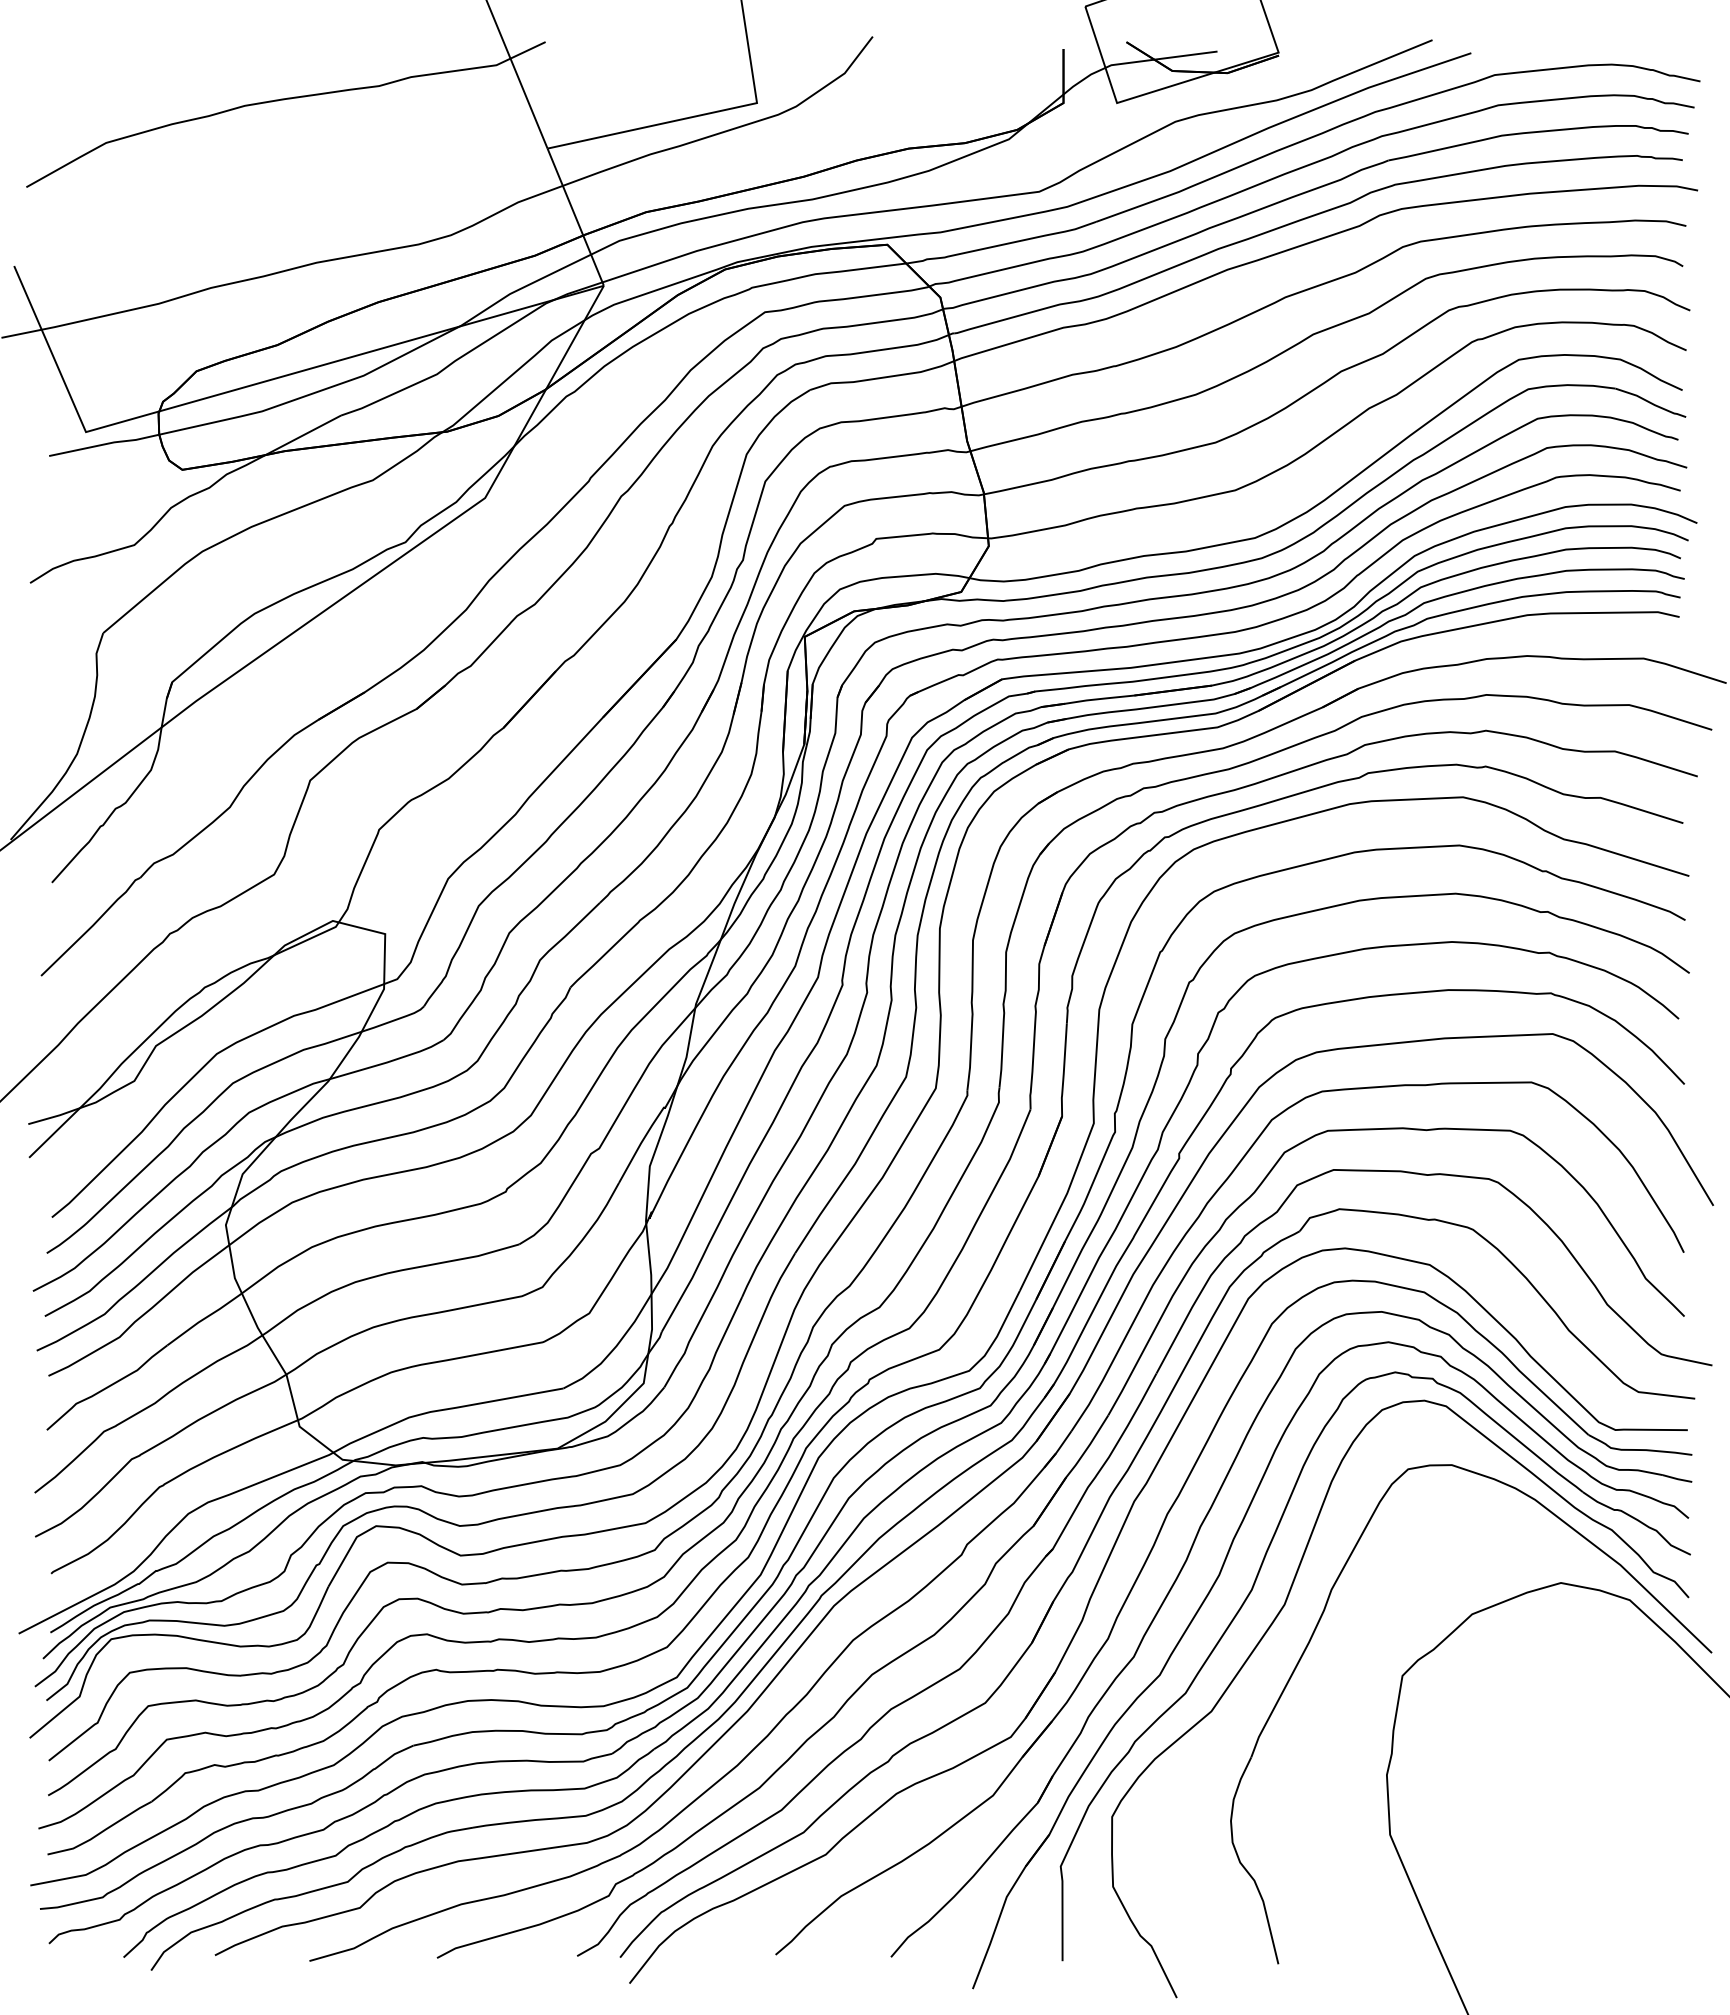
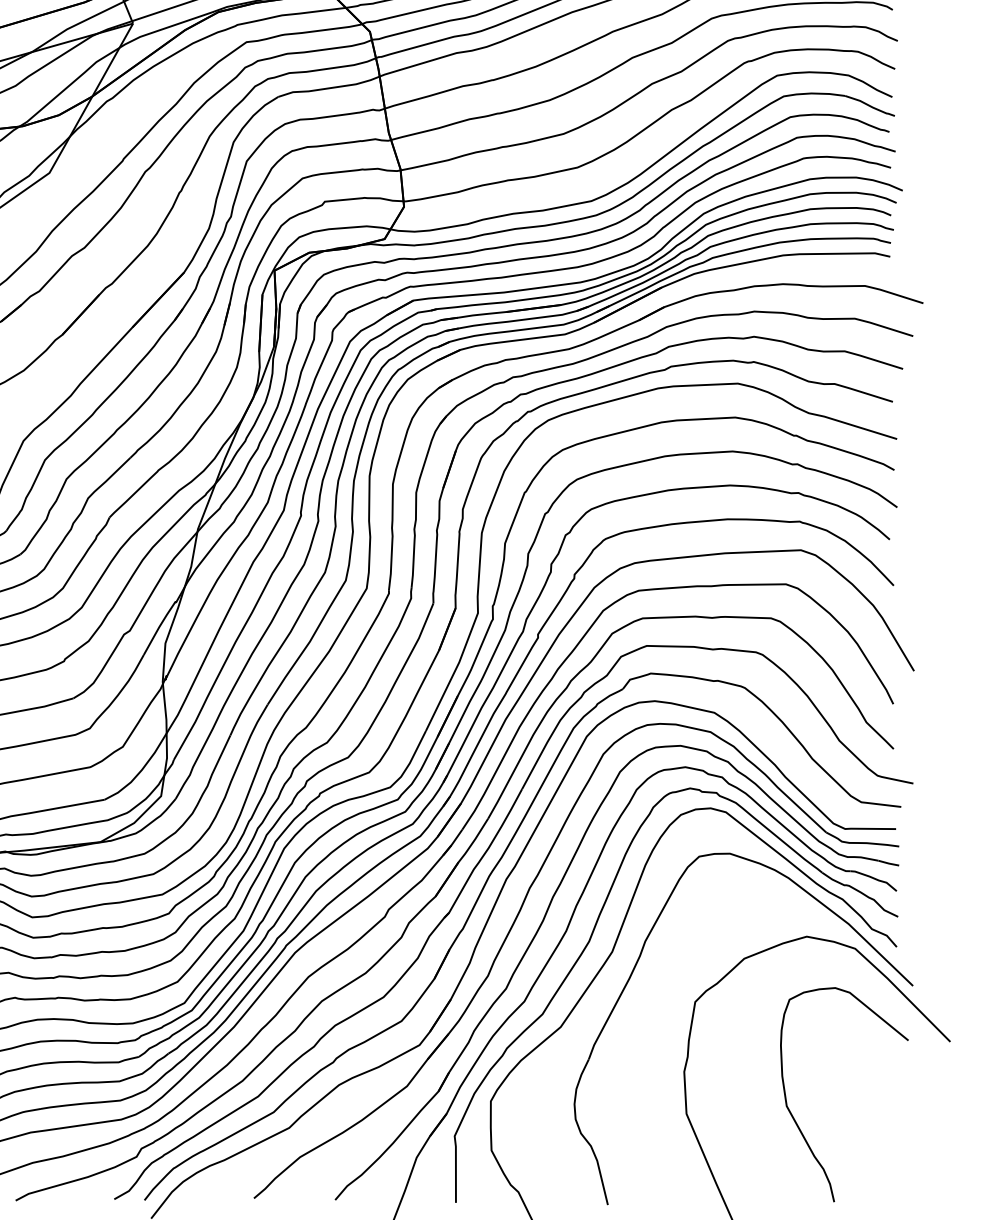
curve: (1546, 1846) -> (796, 1122), added

